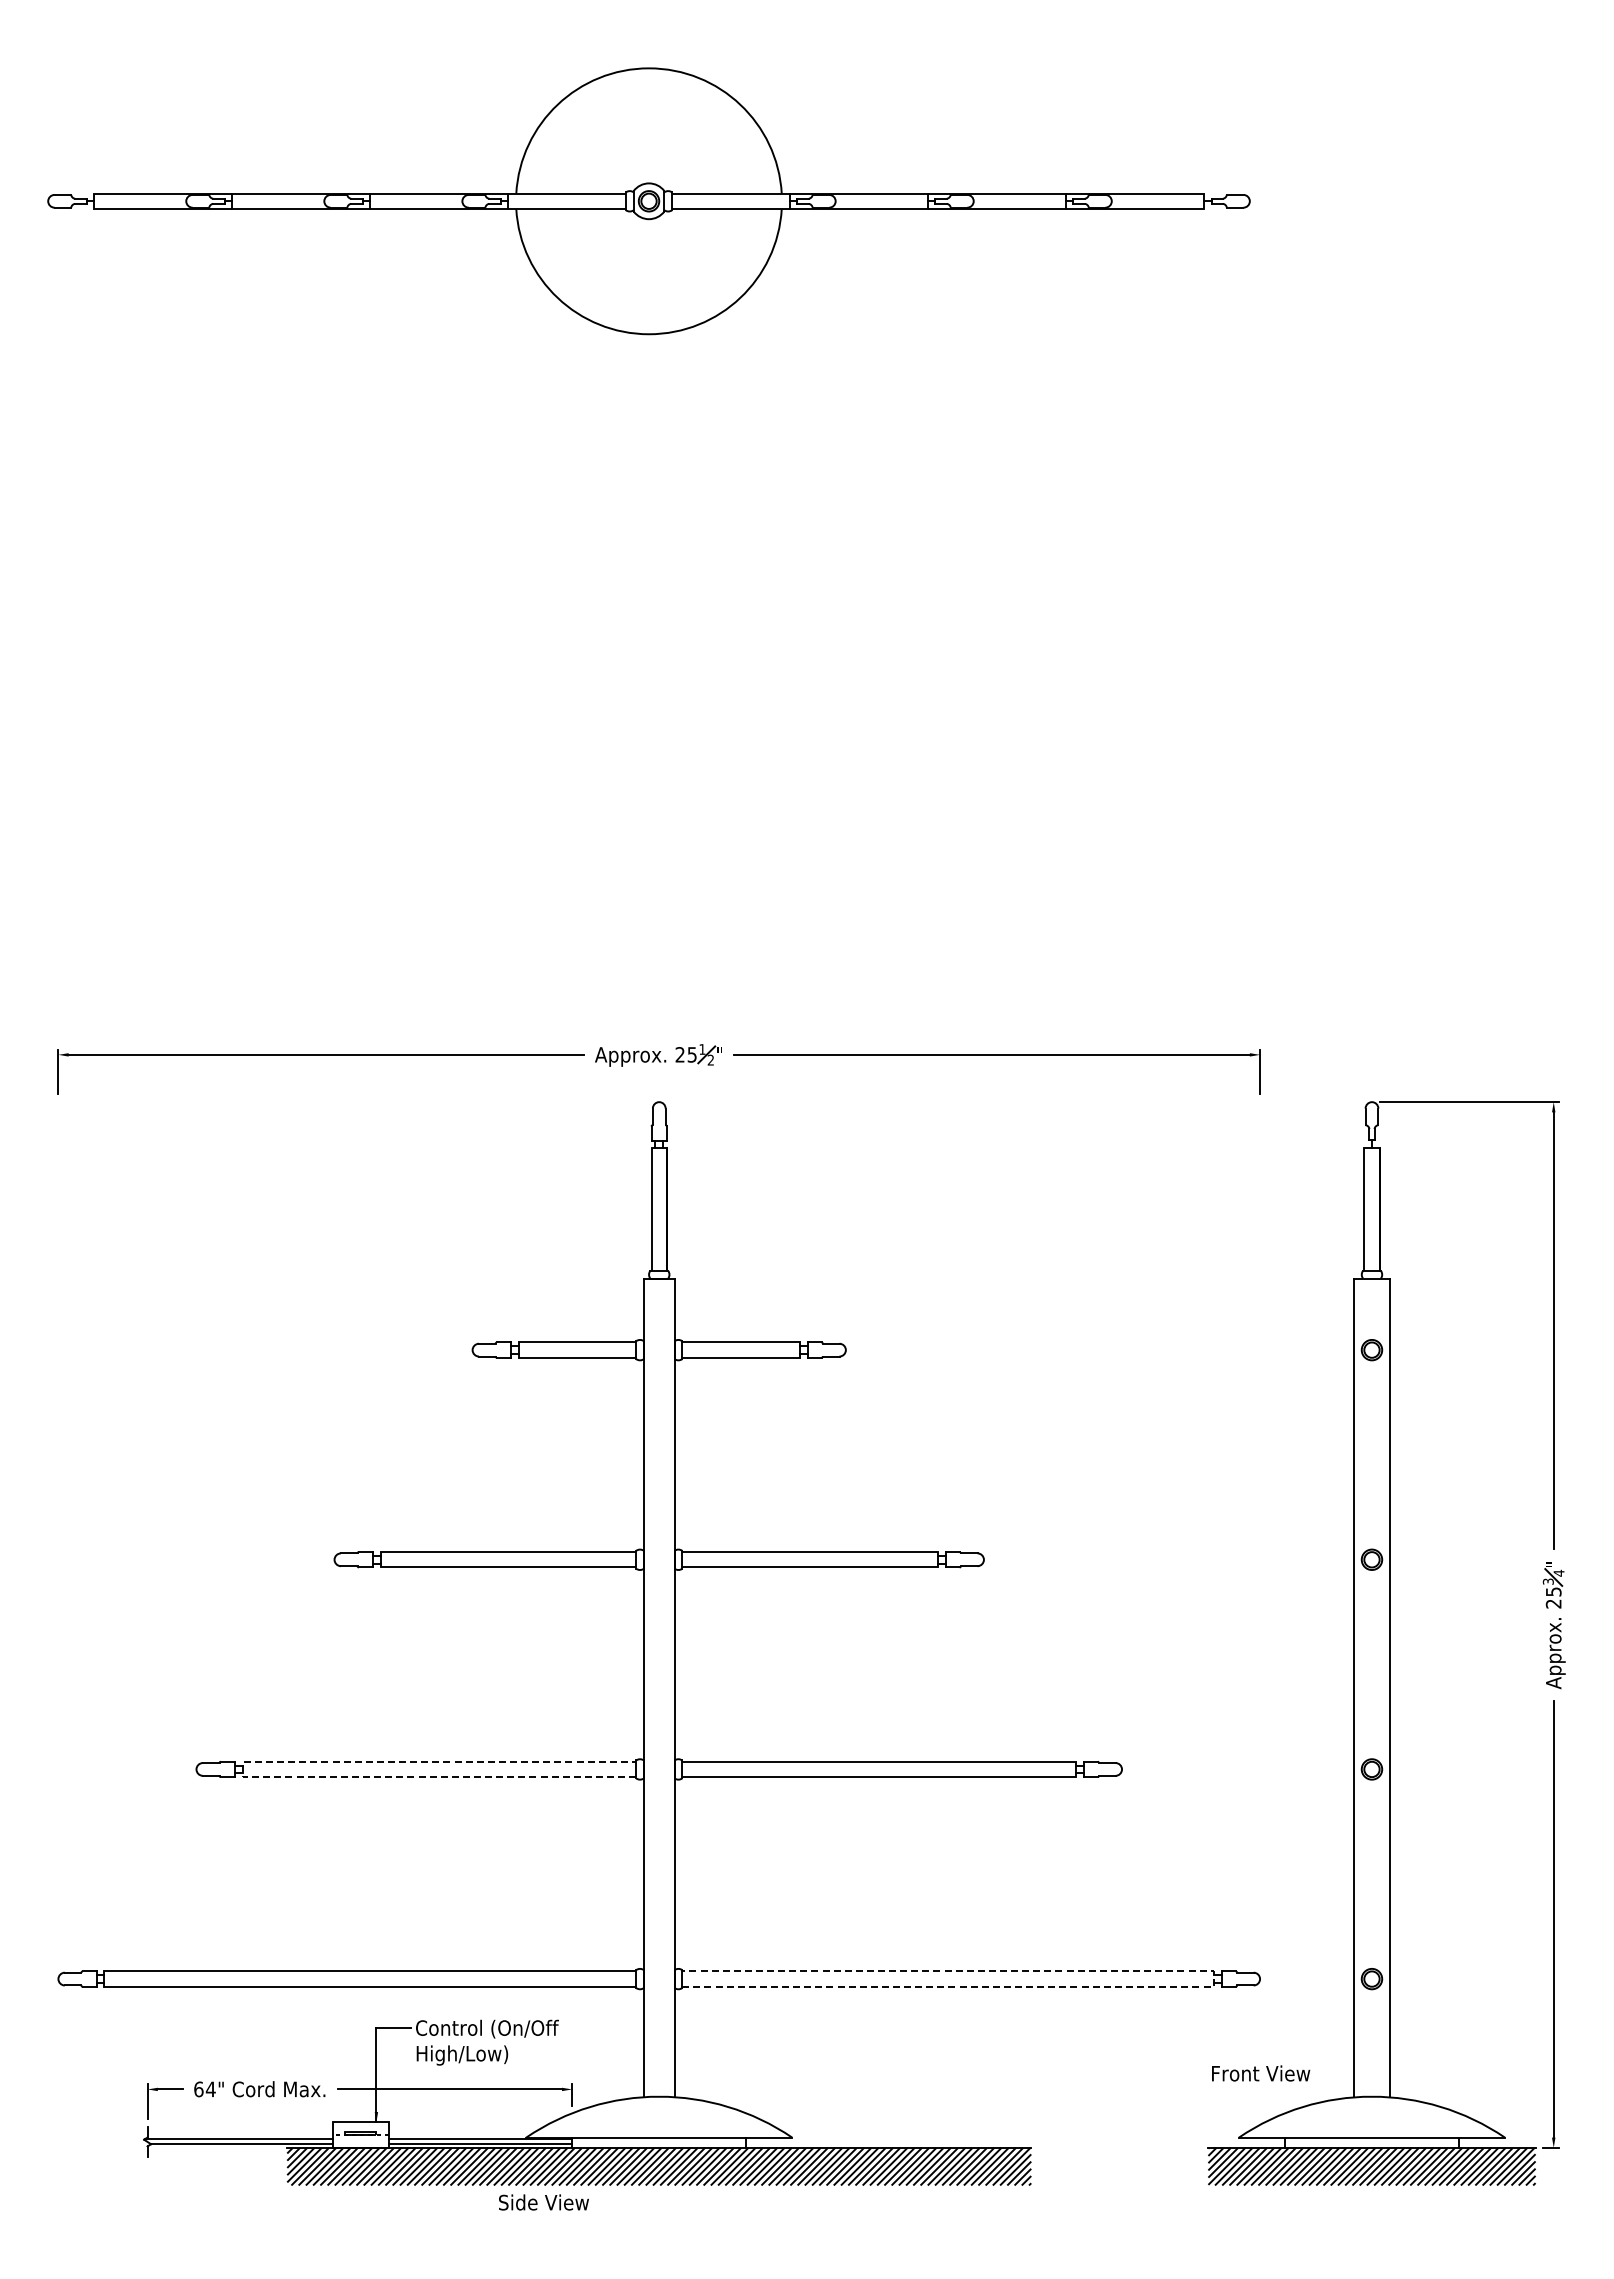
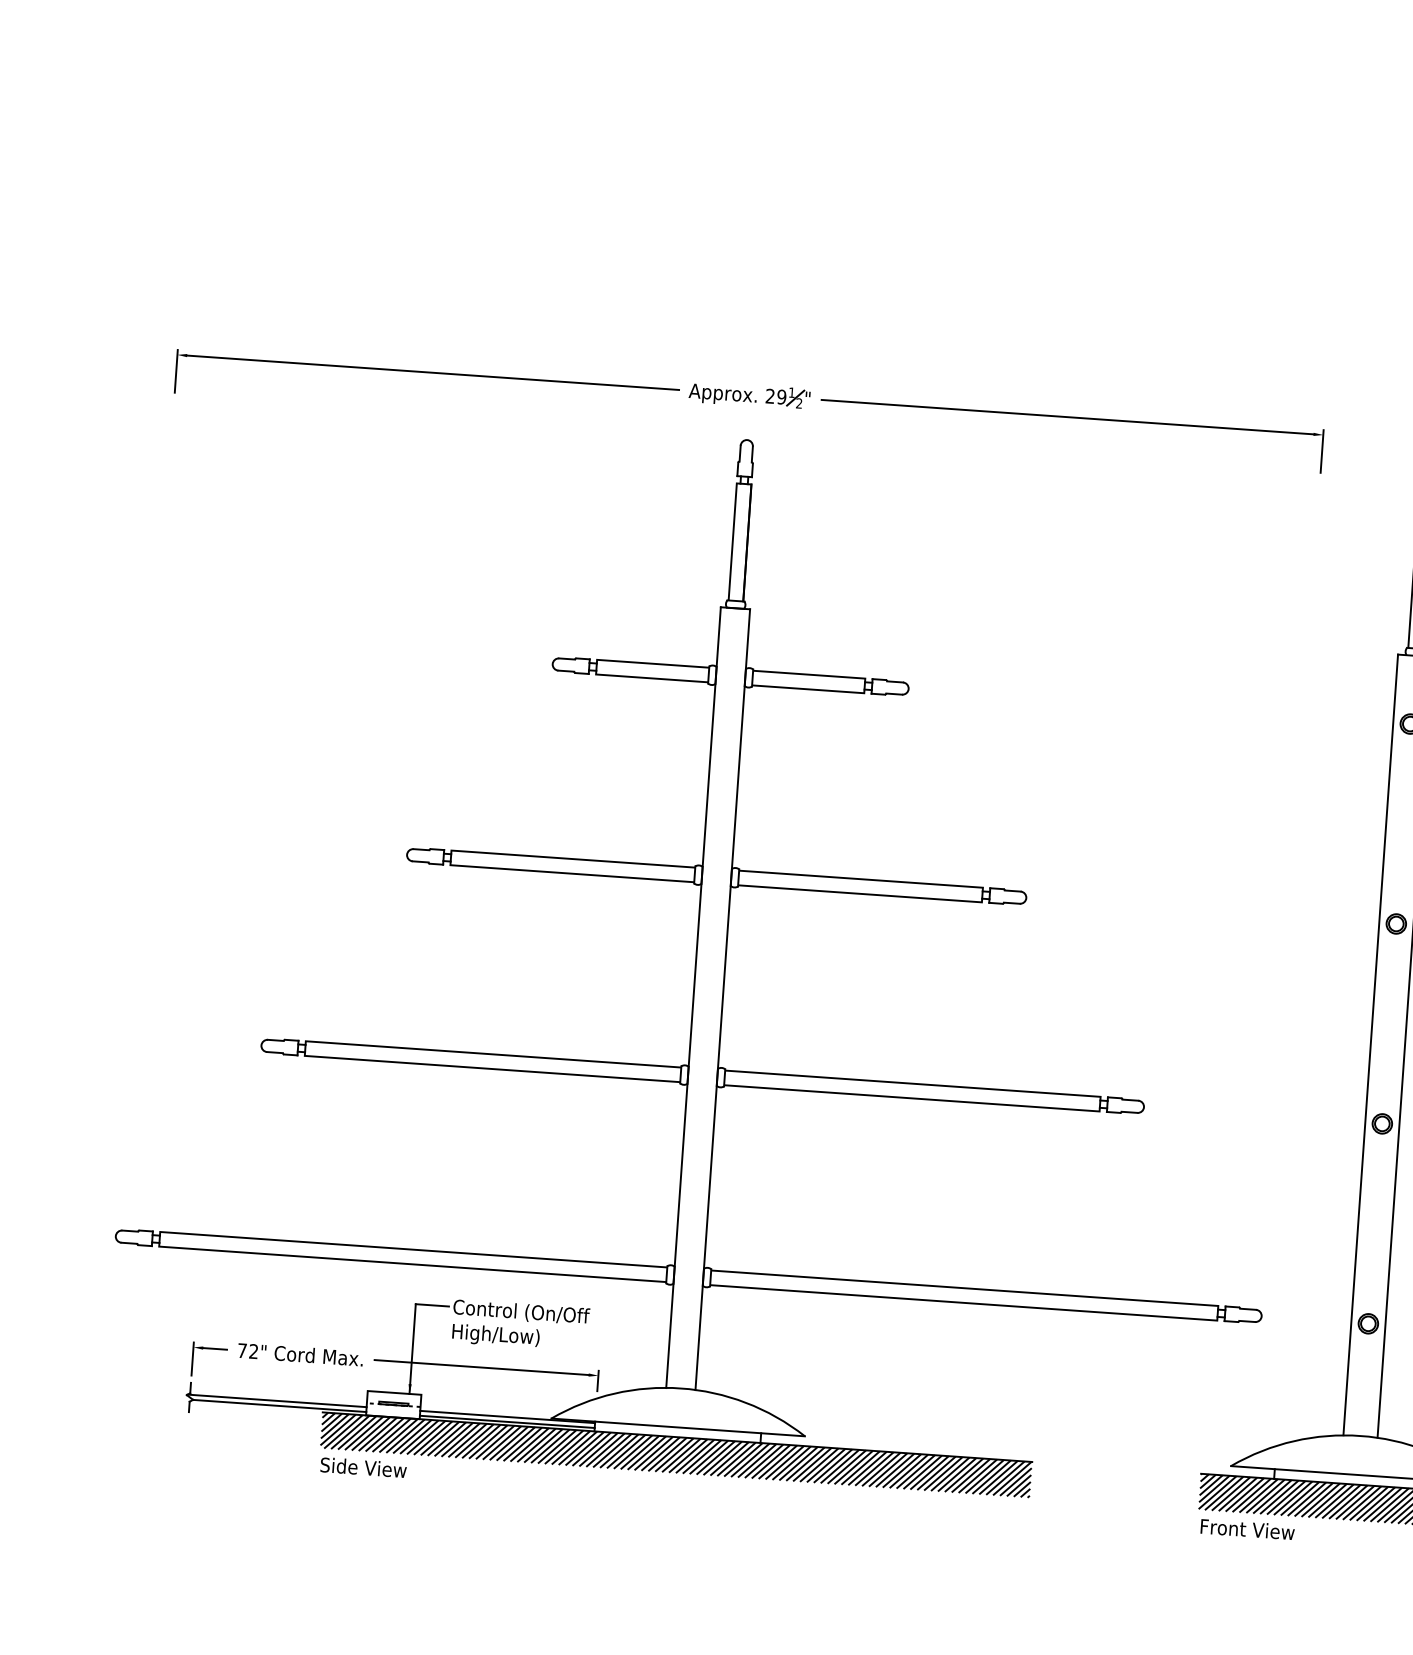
text: (691, 1054) -> (781, 396), 25 -> 29
line: (242, 1769) -> (305, 1048), dashed -> solid
line: (1214, 1979) -> (1218, 1313), dashed -> solid
text: (1261, 2073) -> (1248, 1529), moved
text: (204, 2089) -> (247, 1351), 64" -> 72"
text: (543, 2202) -> (363, 1467), moved

